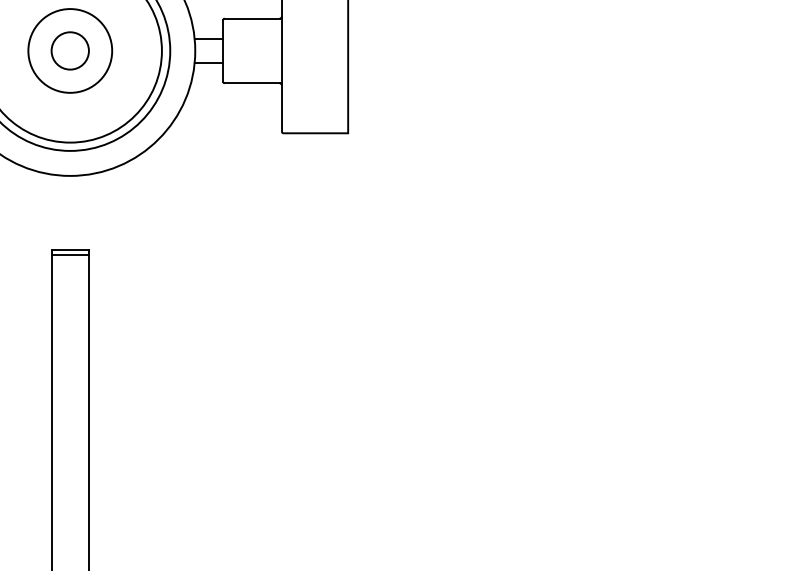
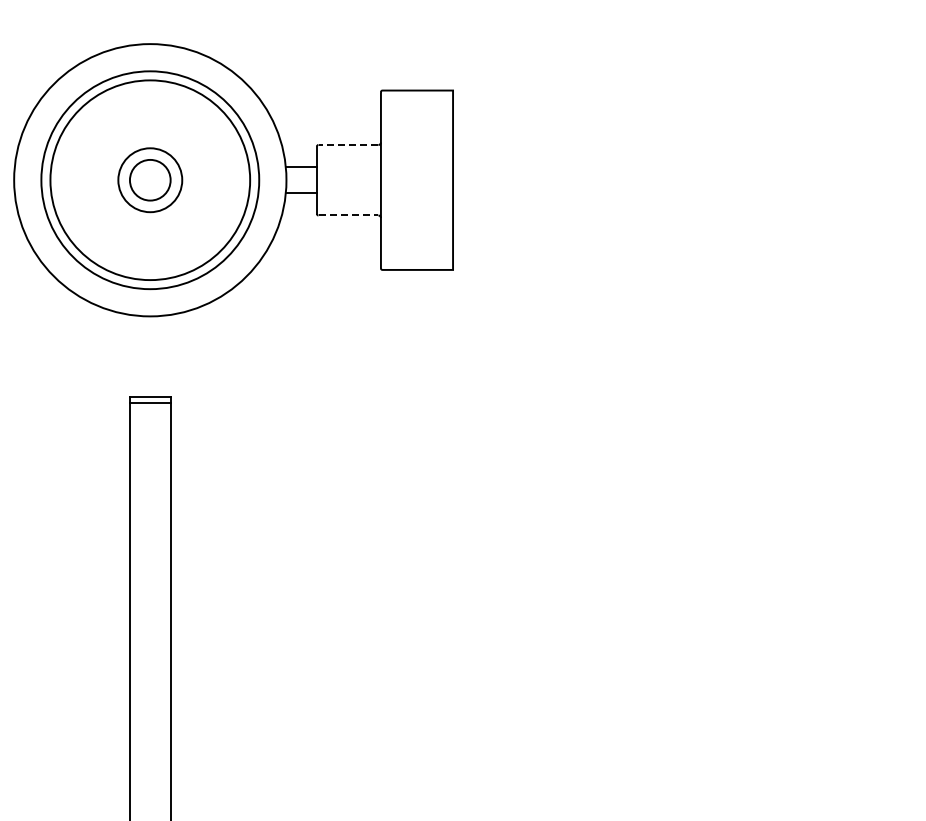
line: (252, 19) -> (348, 145), solid -> dashed
circle: (69, 50) -> (149, 179), size x0.7
line: (252, 83) -> (348, 215), solid -> dashed

